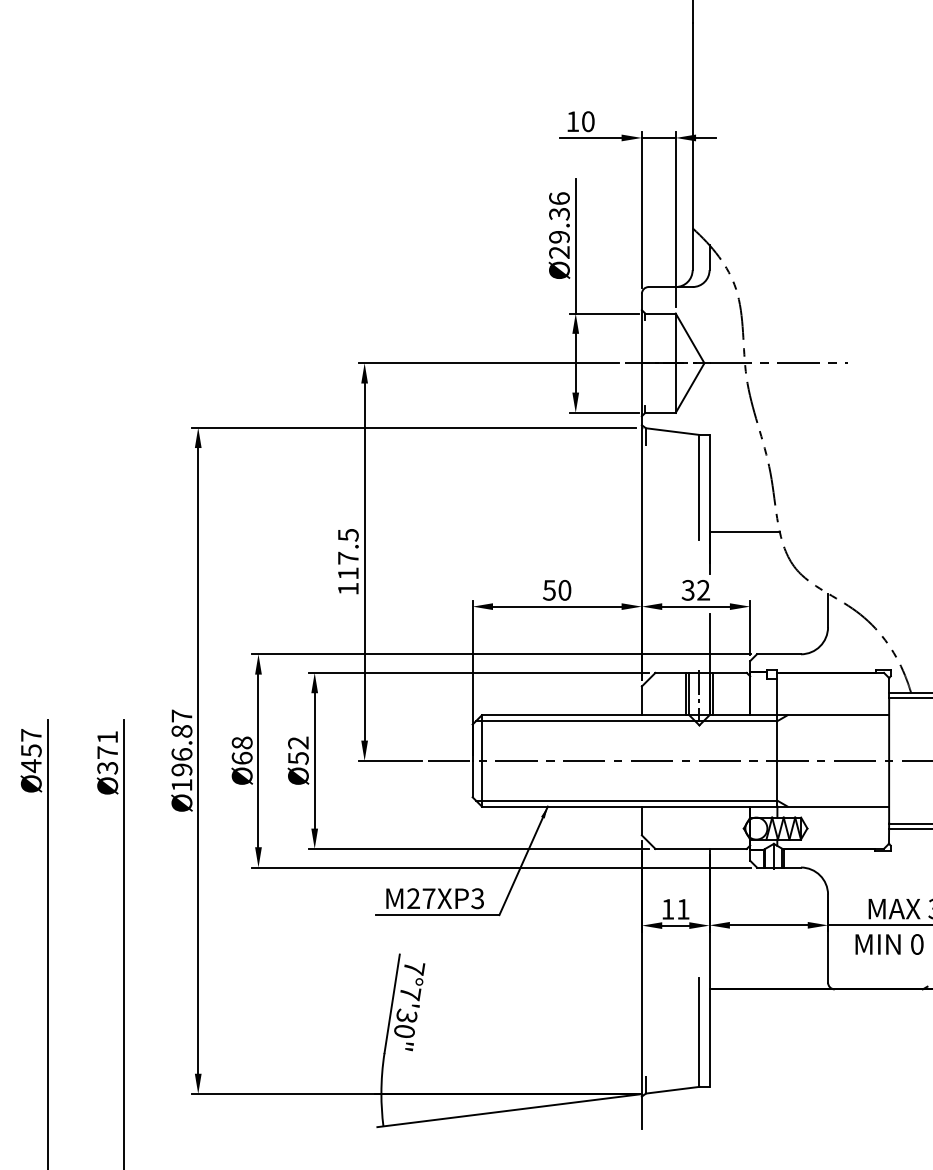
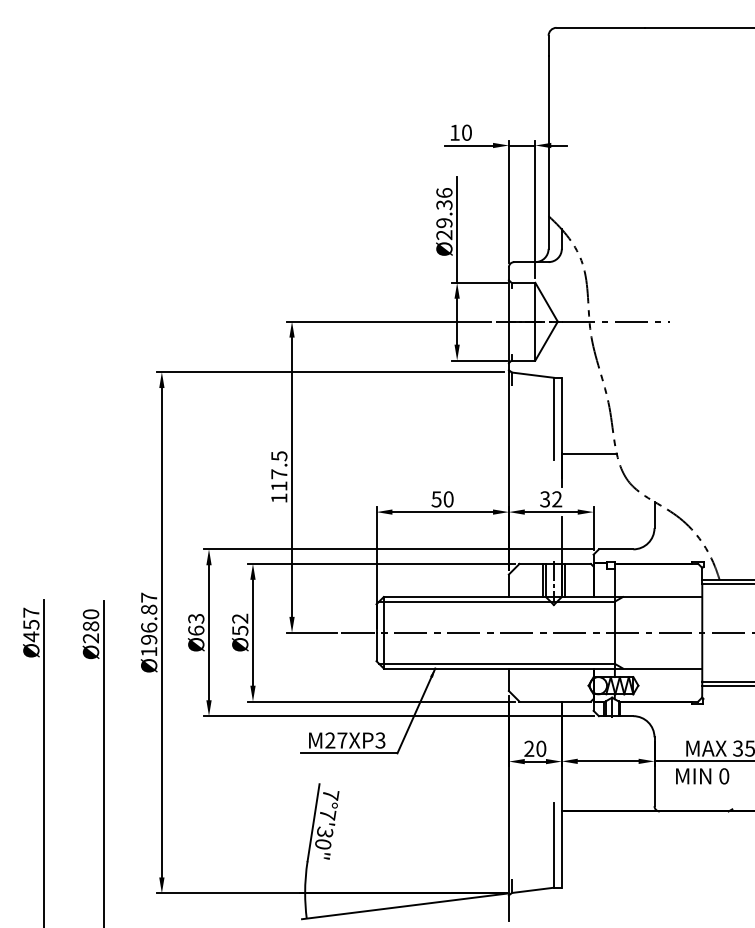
text: (242, 742) -> (196, 618), Ø68 -> Ø63
text: (106, 752) -> (90, 626), Ø371 -> Ø280
text: (675, 908) -> (535, 748), 11 -> 20

